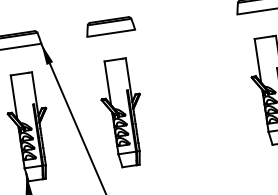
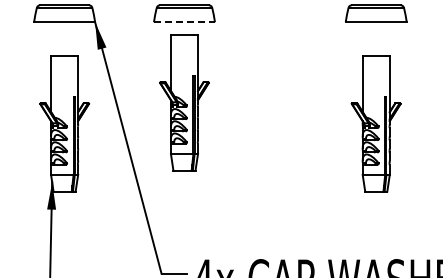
line: (111, 33) -> (184, 22), solid -> dashed
part: (123, 112) -> (184, 102), moved

